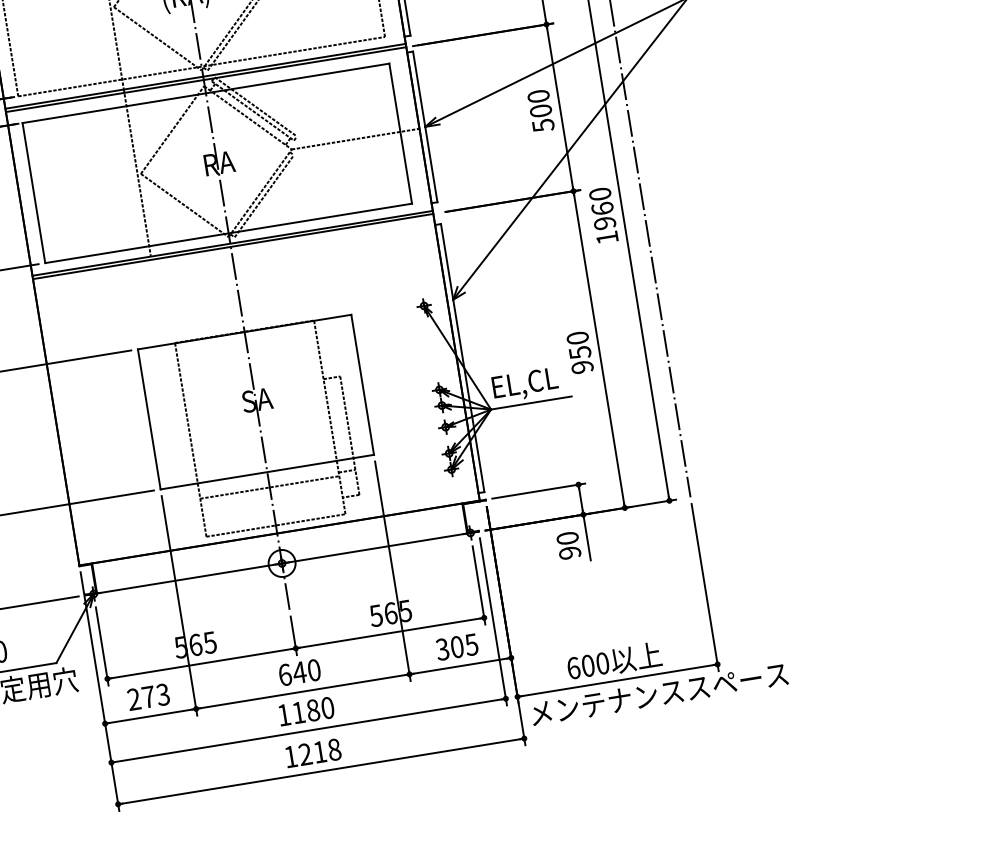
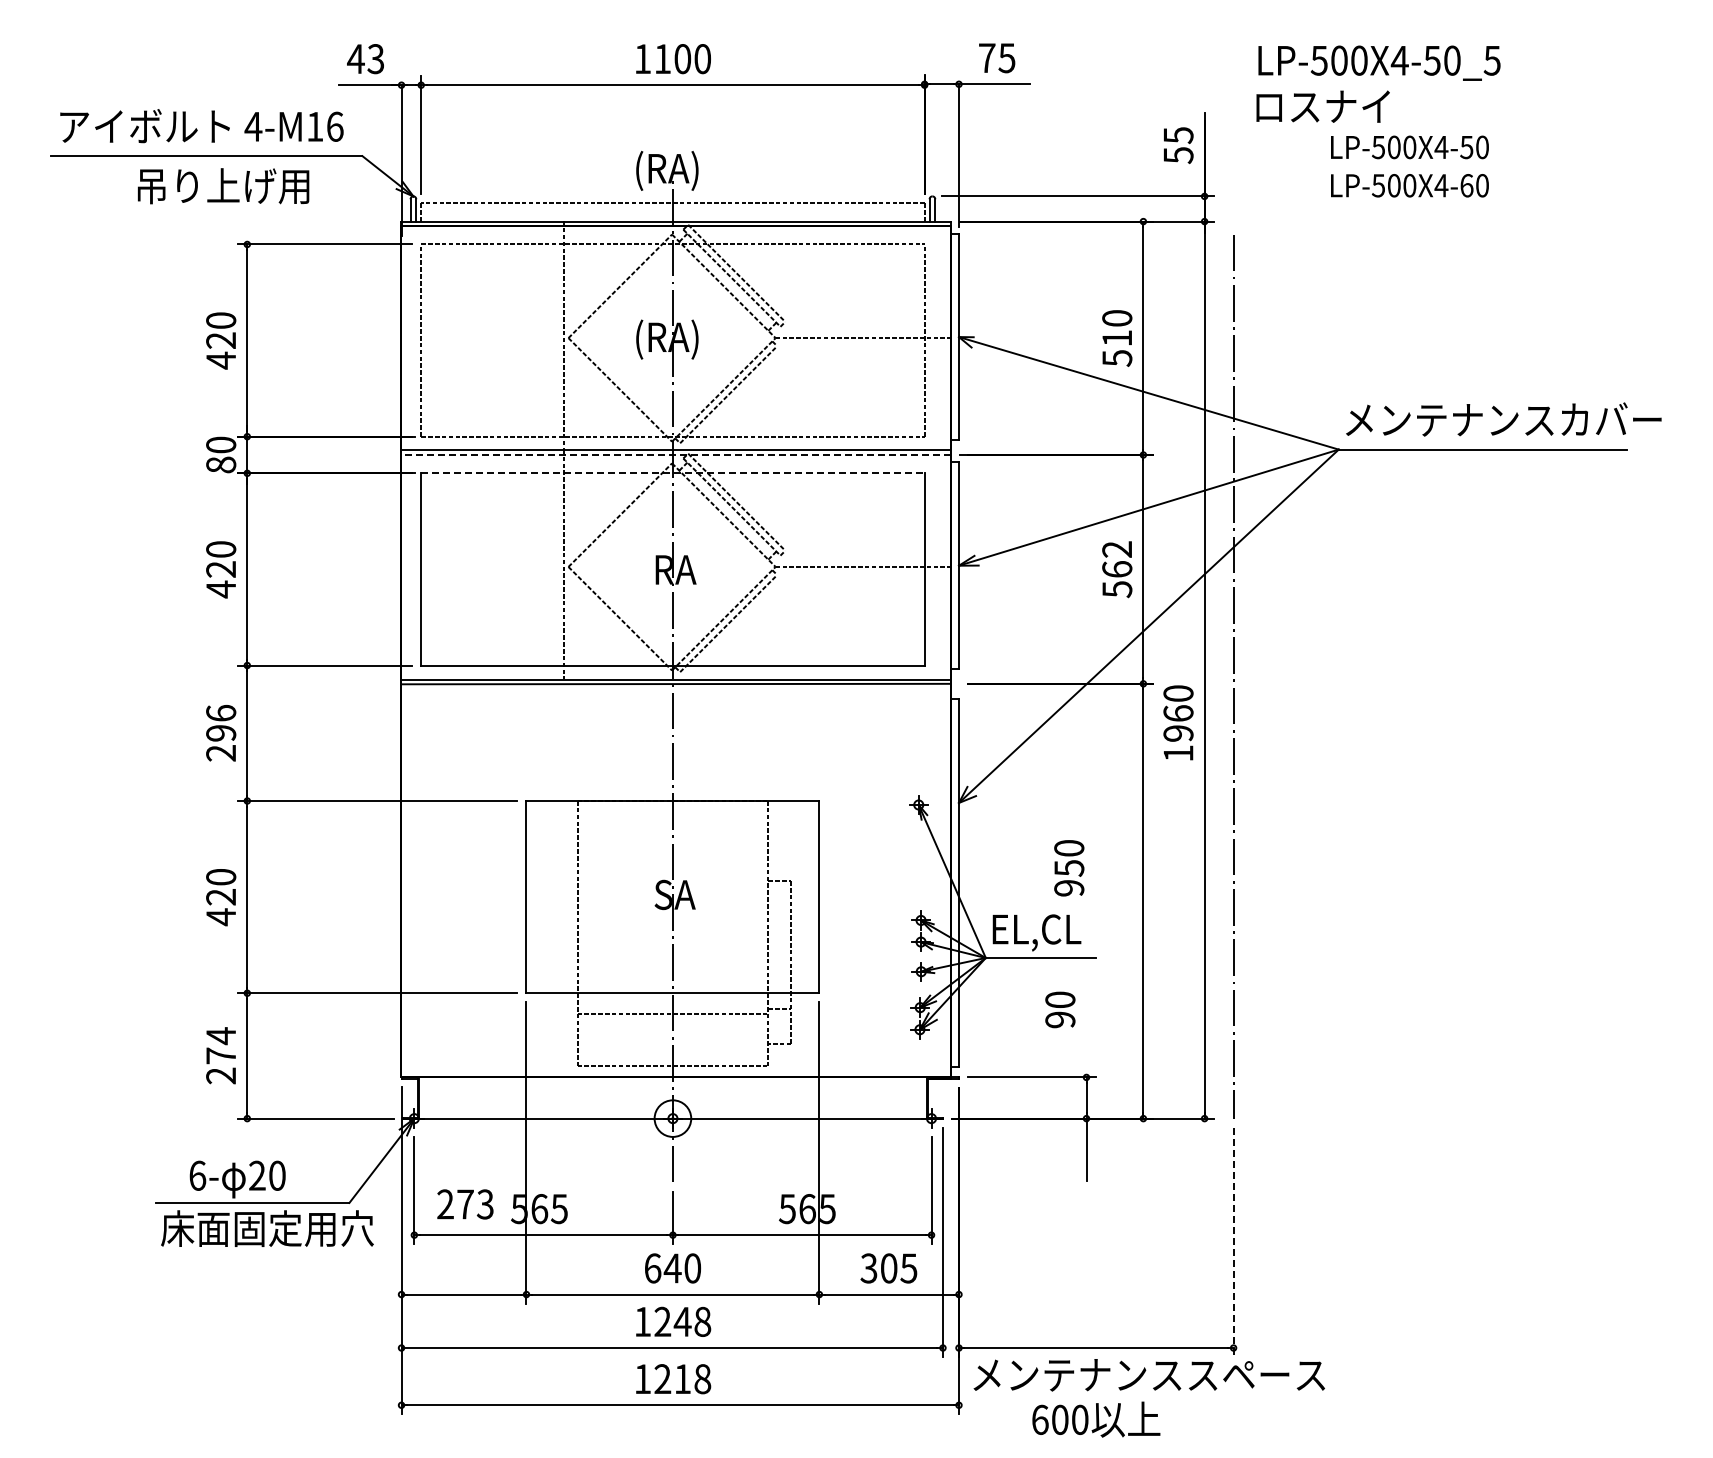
line: (206, 79) -> (676, 455), solid -> dashed
line: (205, 93) -> (672, 473), solid -> dashed
text: (540, 103) -> (1117, 559), 500 -> 562
text: (580, 352) -> (1069, 868), moved
text: (568, 545) -> (1060, 1009), moved
line: (705, 587) -> (1233, 1242), solid -> dashed
text: (614, 661) -> (1096, 1419), moved
text: (148, 697) -> (465, 1204), moved
text: (313, 710) -> (682, 1321), 1180 -> 1248

